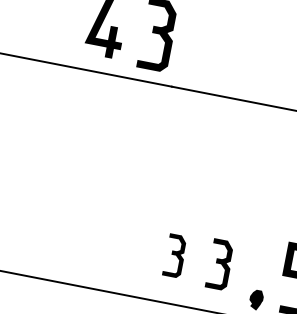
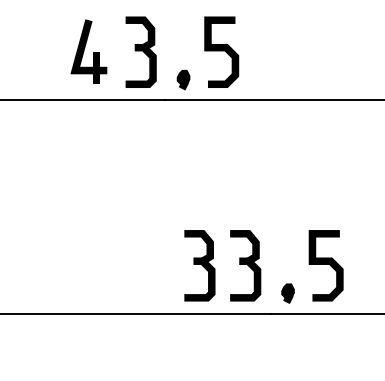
curve: (237, 49) -> (221, 51), added
part: (194, 69) -> (183, 79), added
part: (174, 255) -> (199, 265), size x1.67
part: (219, 264) -> (245, 265), size x1.43

